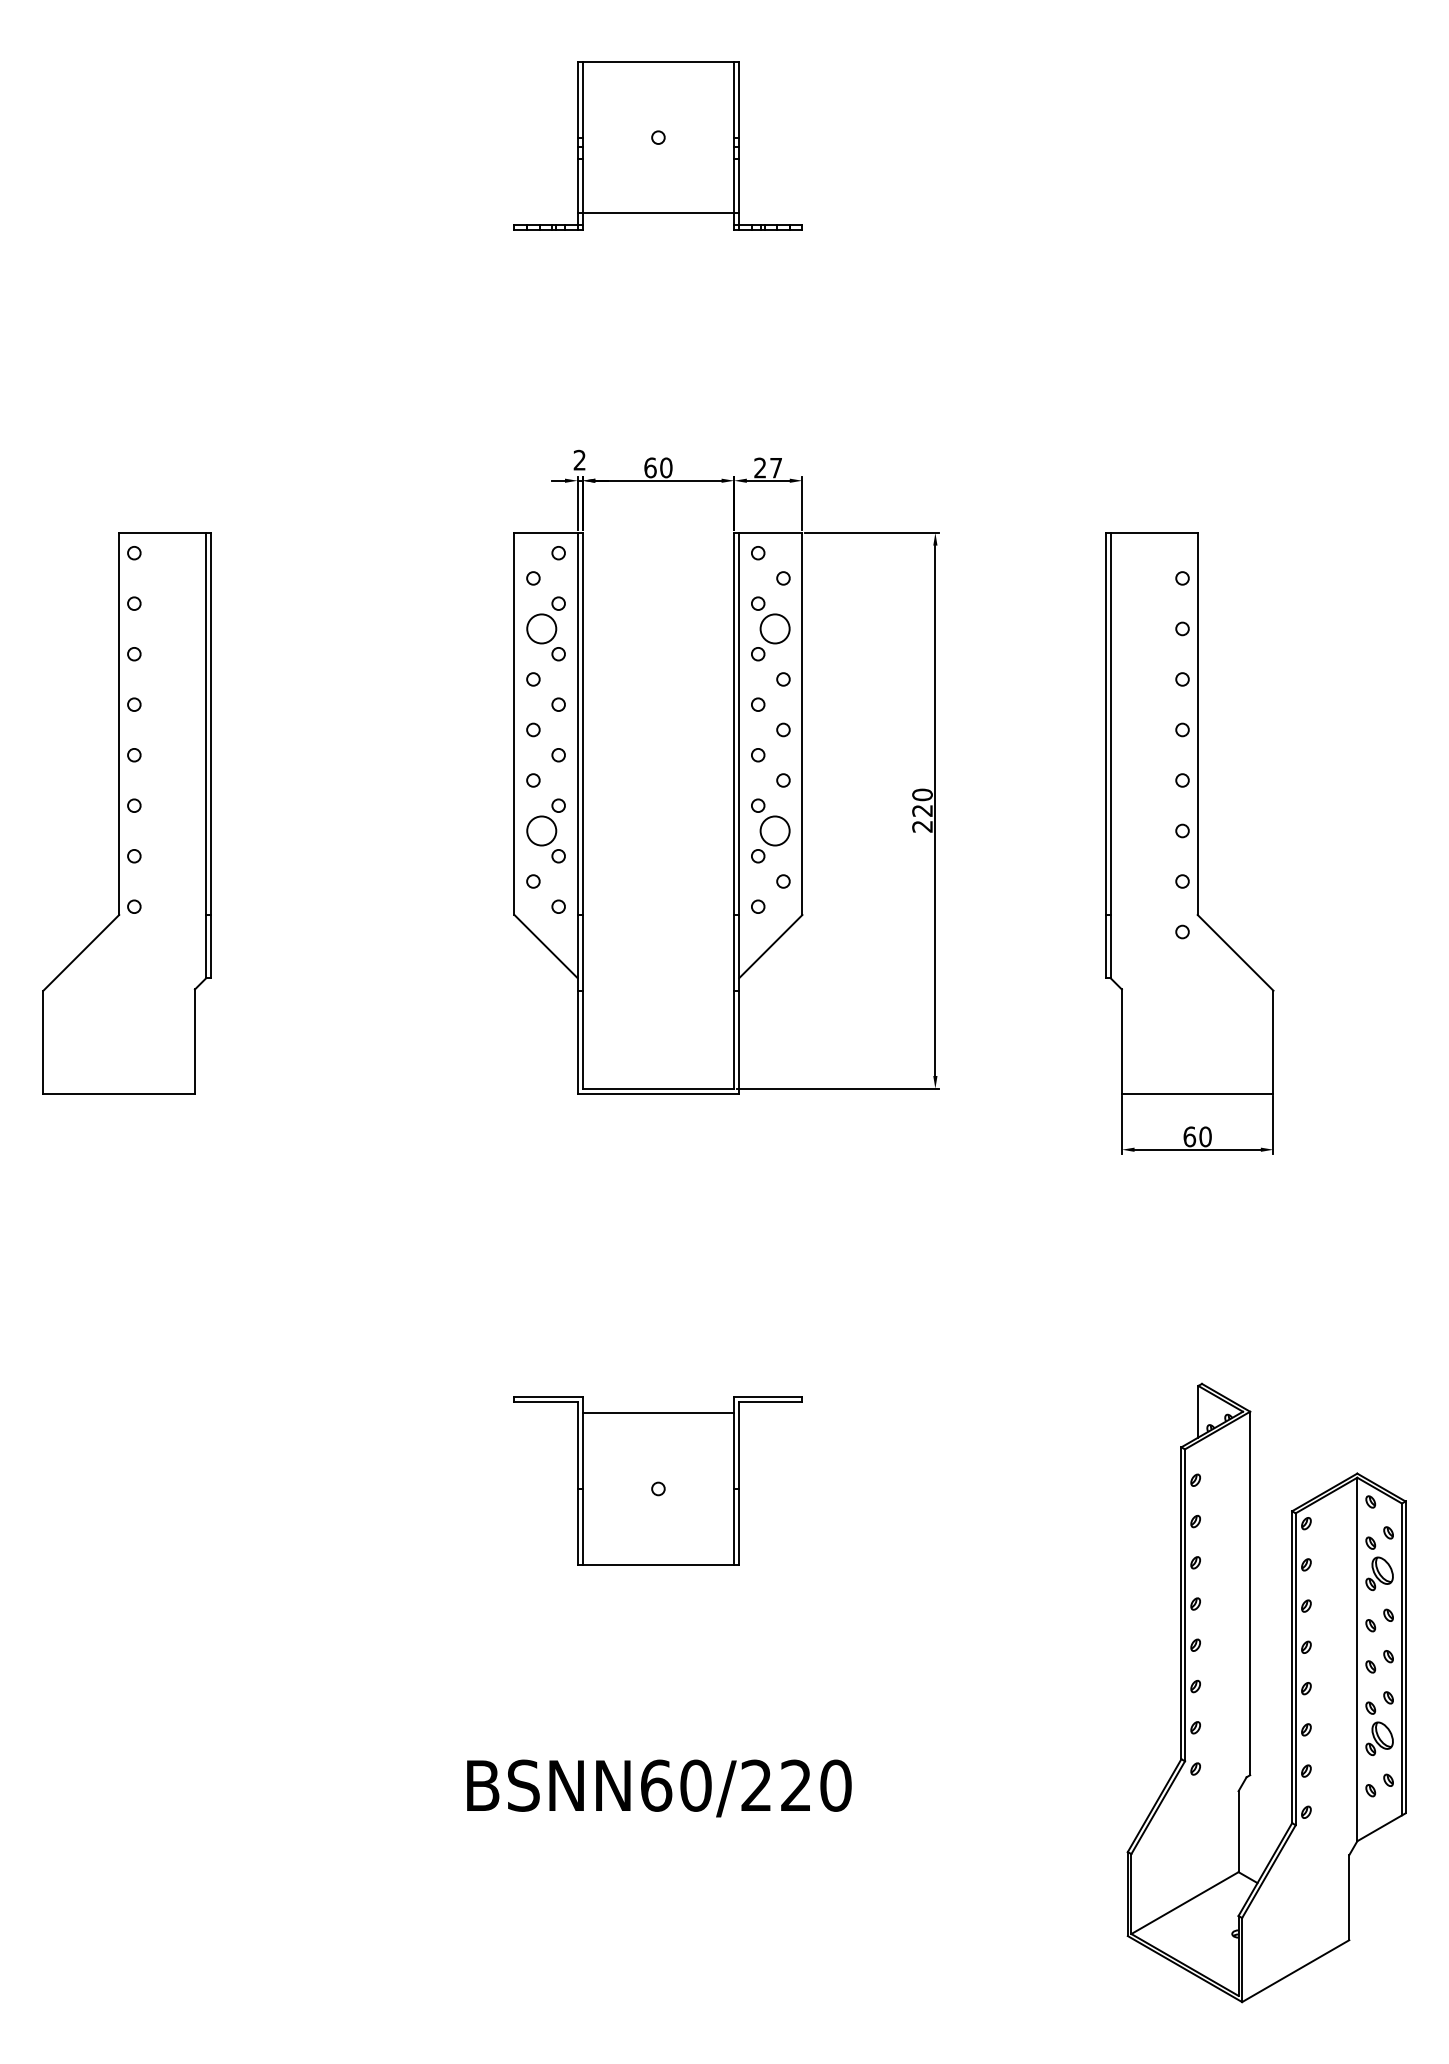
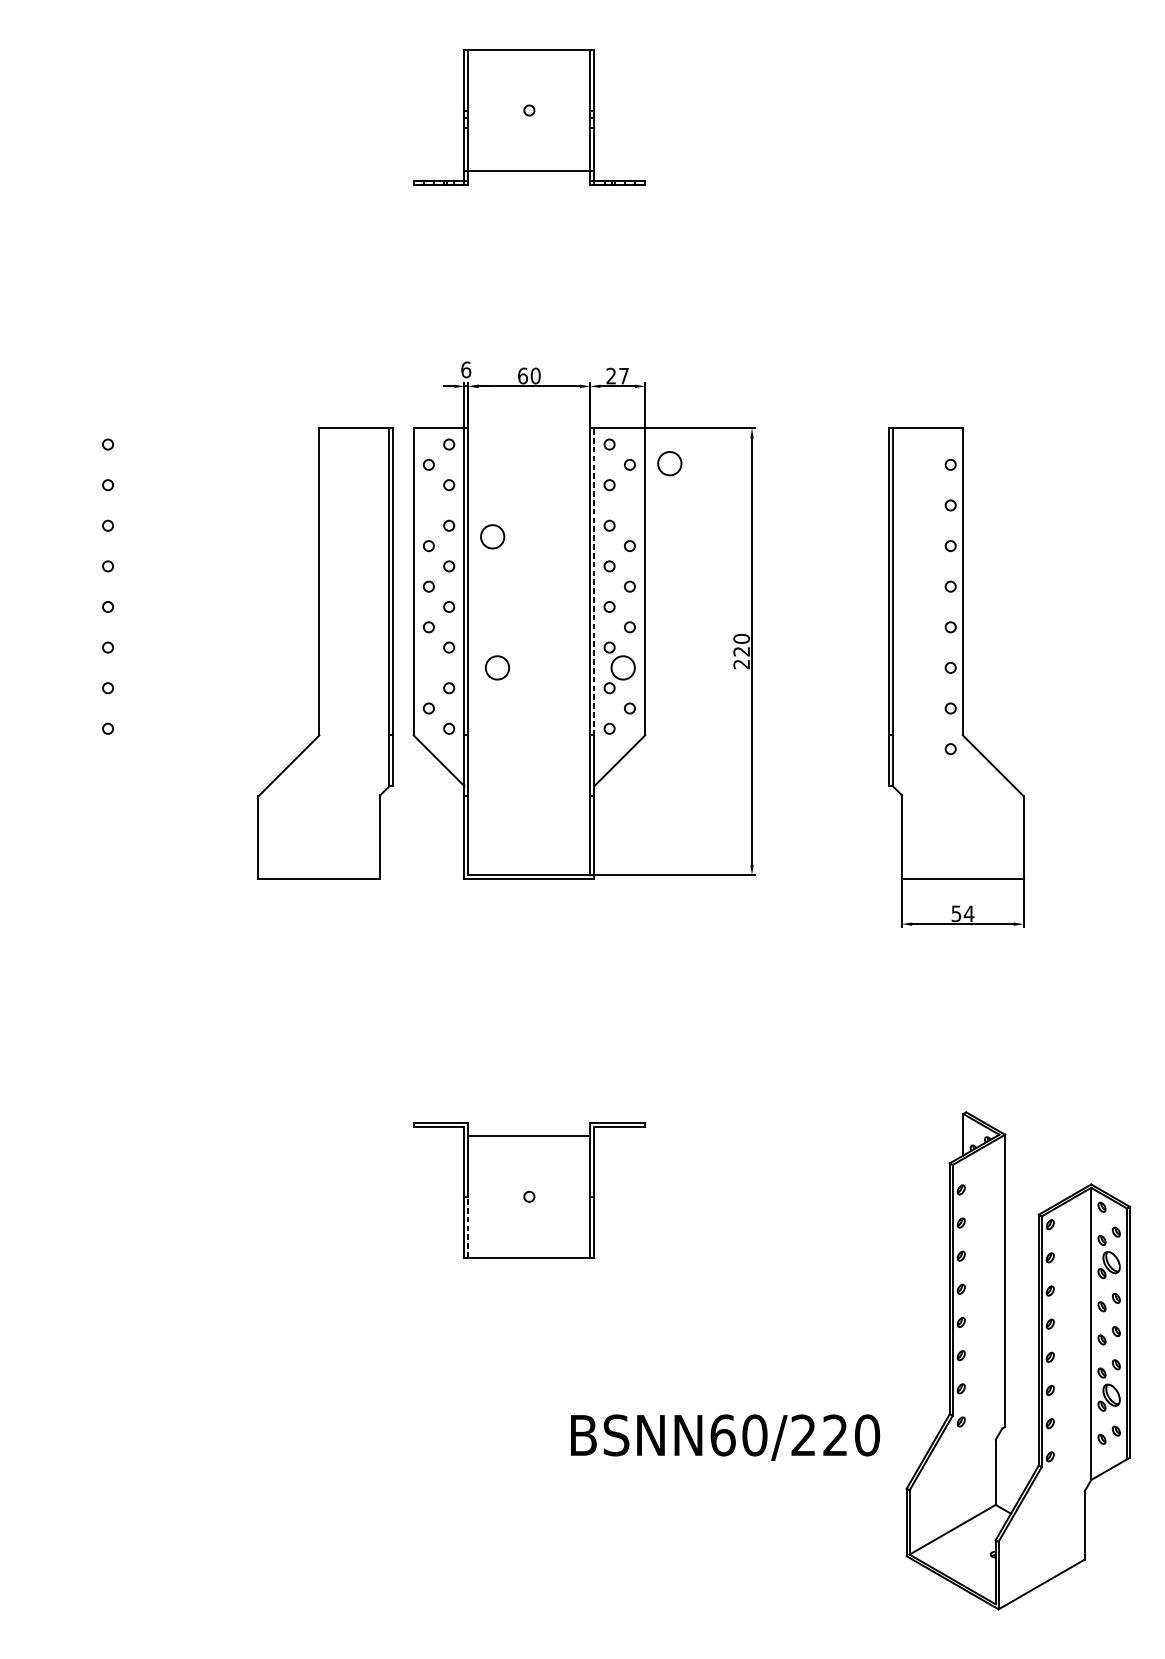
text: (579, 459) -> (465, 369), 2 -> 6
circle: (541, 628) -> (492, 536), moved
circle: (774, 628) -> (669, 463), moved
line: (739, 723) -> (594, 581), solid -> dashed
part: (126, 813) -> (325, 653), moved
circle: (541, 830) -> (497, 667), moved
text: (1197, 1136) -> (962, 913), 60 -> 54
line: (582, 1526) -> (468, 1227), solid -> dashed
text: (659, 1788) -> (725, 1437), moved

